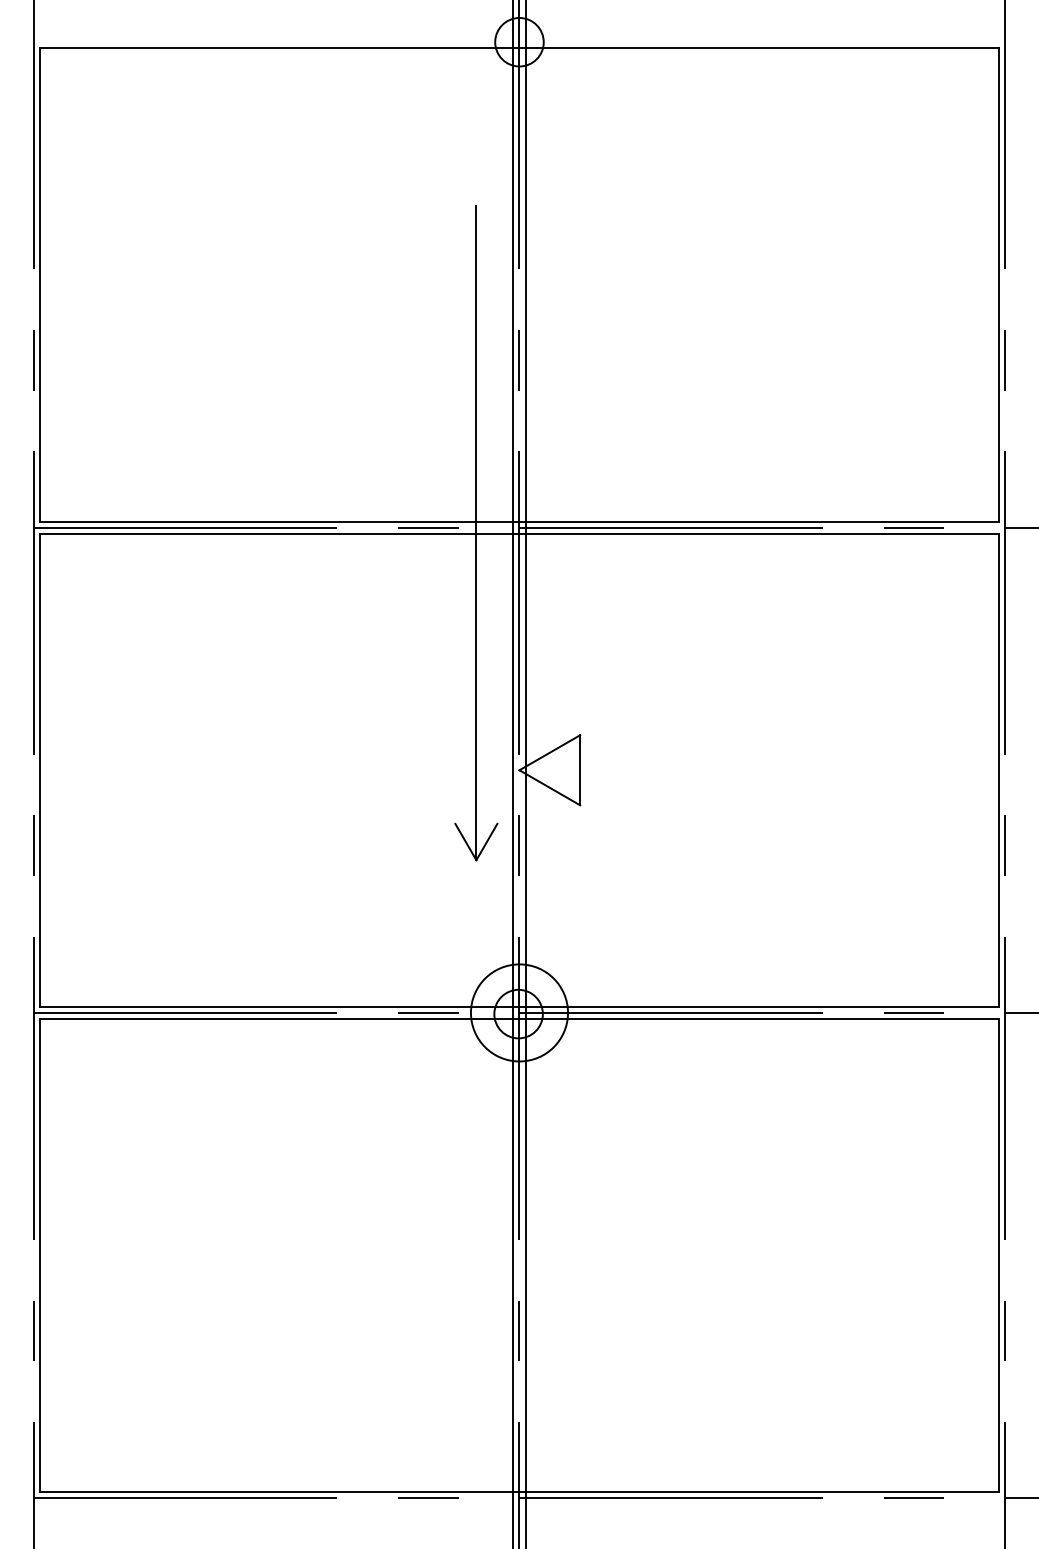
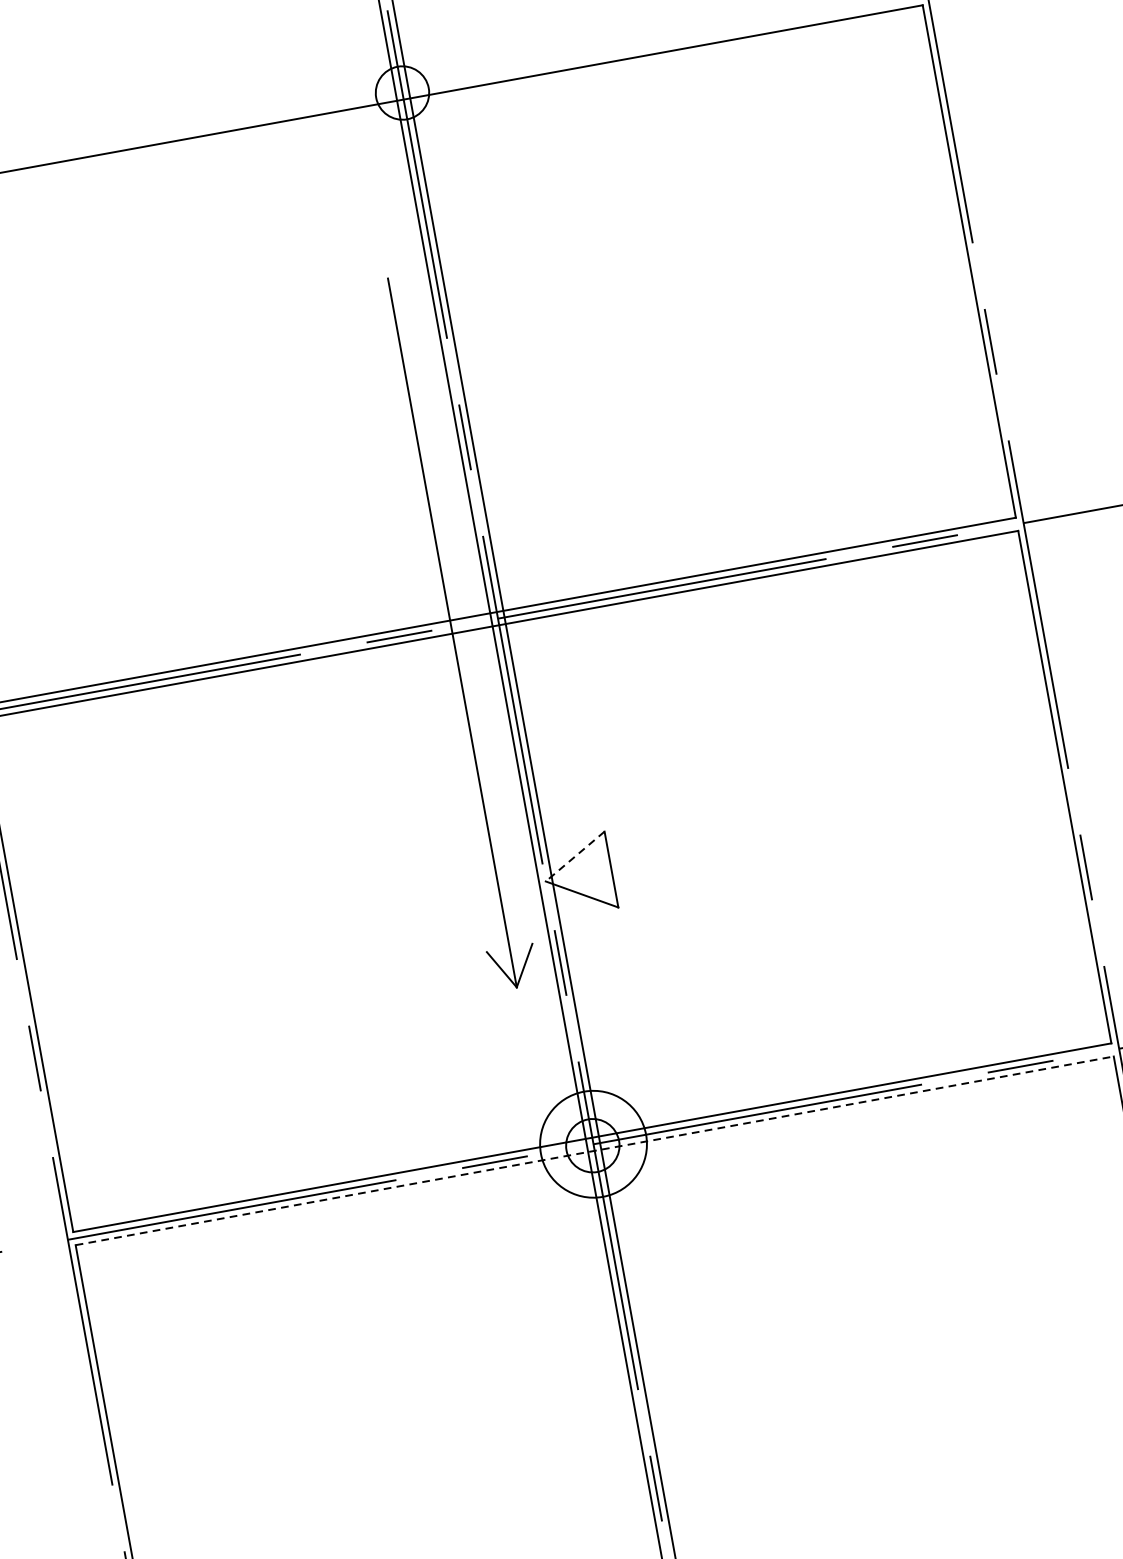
line: (549, 753) -> (574, 857), solid -> dashed
line: (519, 1019) -> (594, 1151), solid -> dashed

